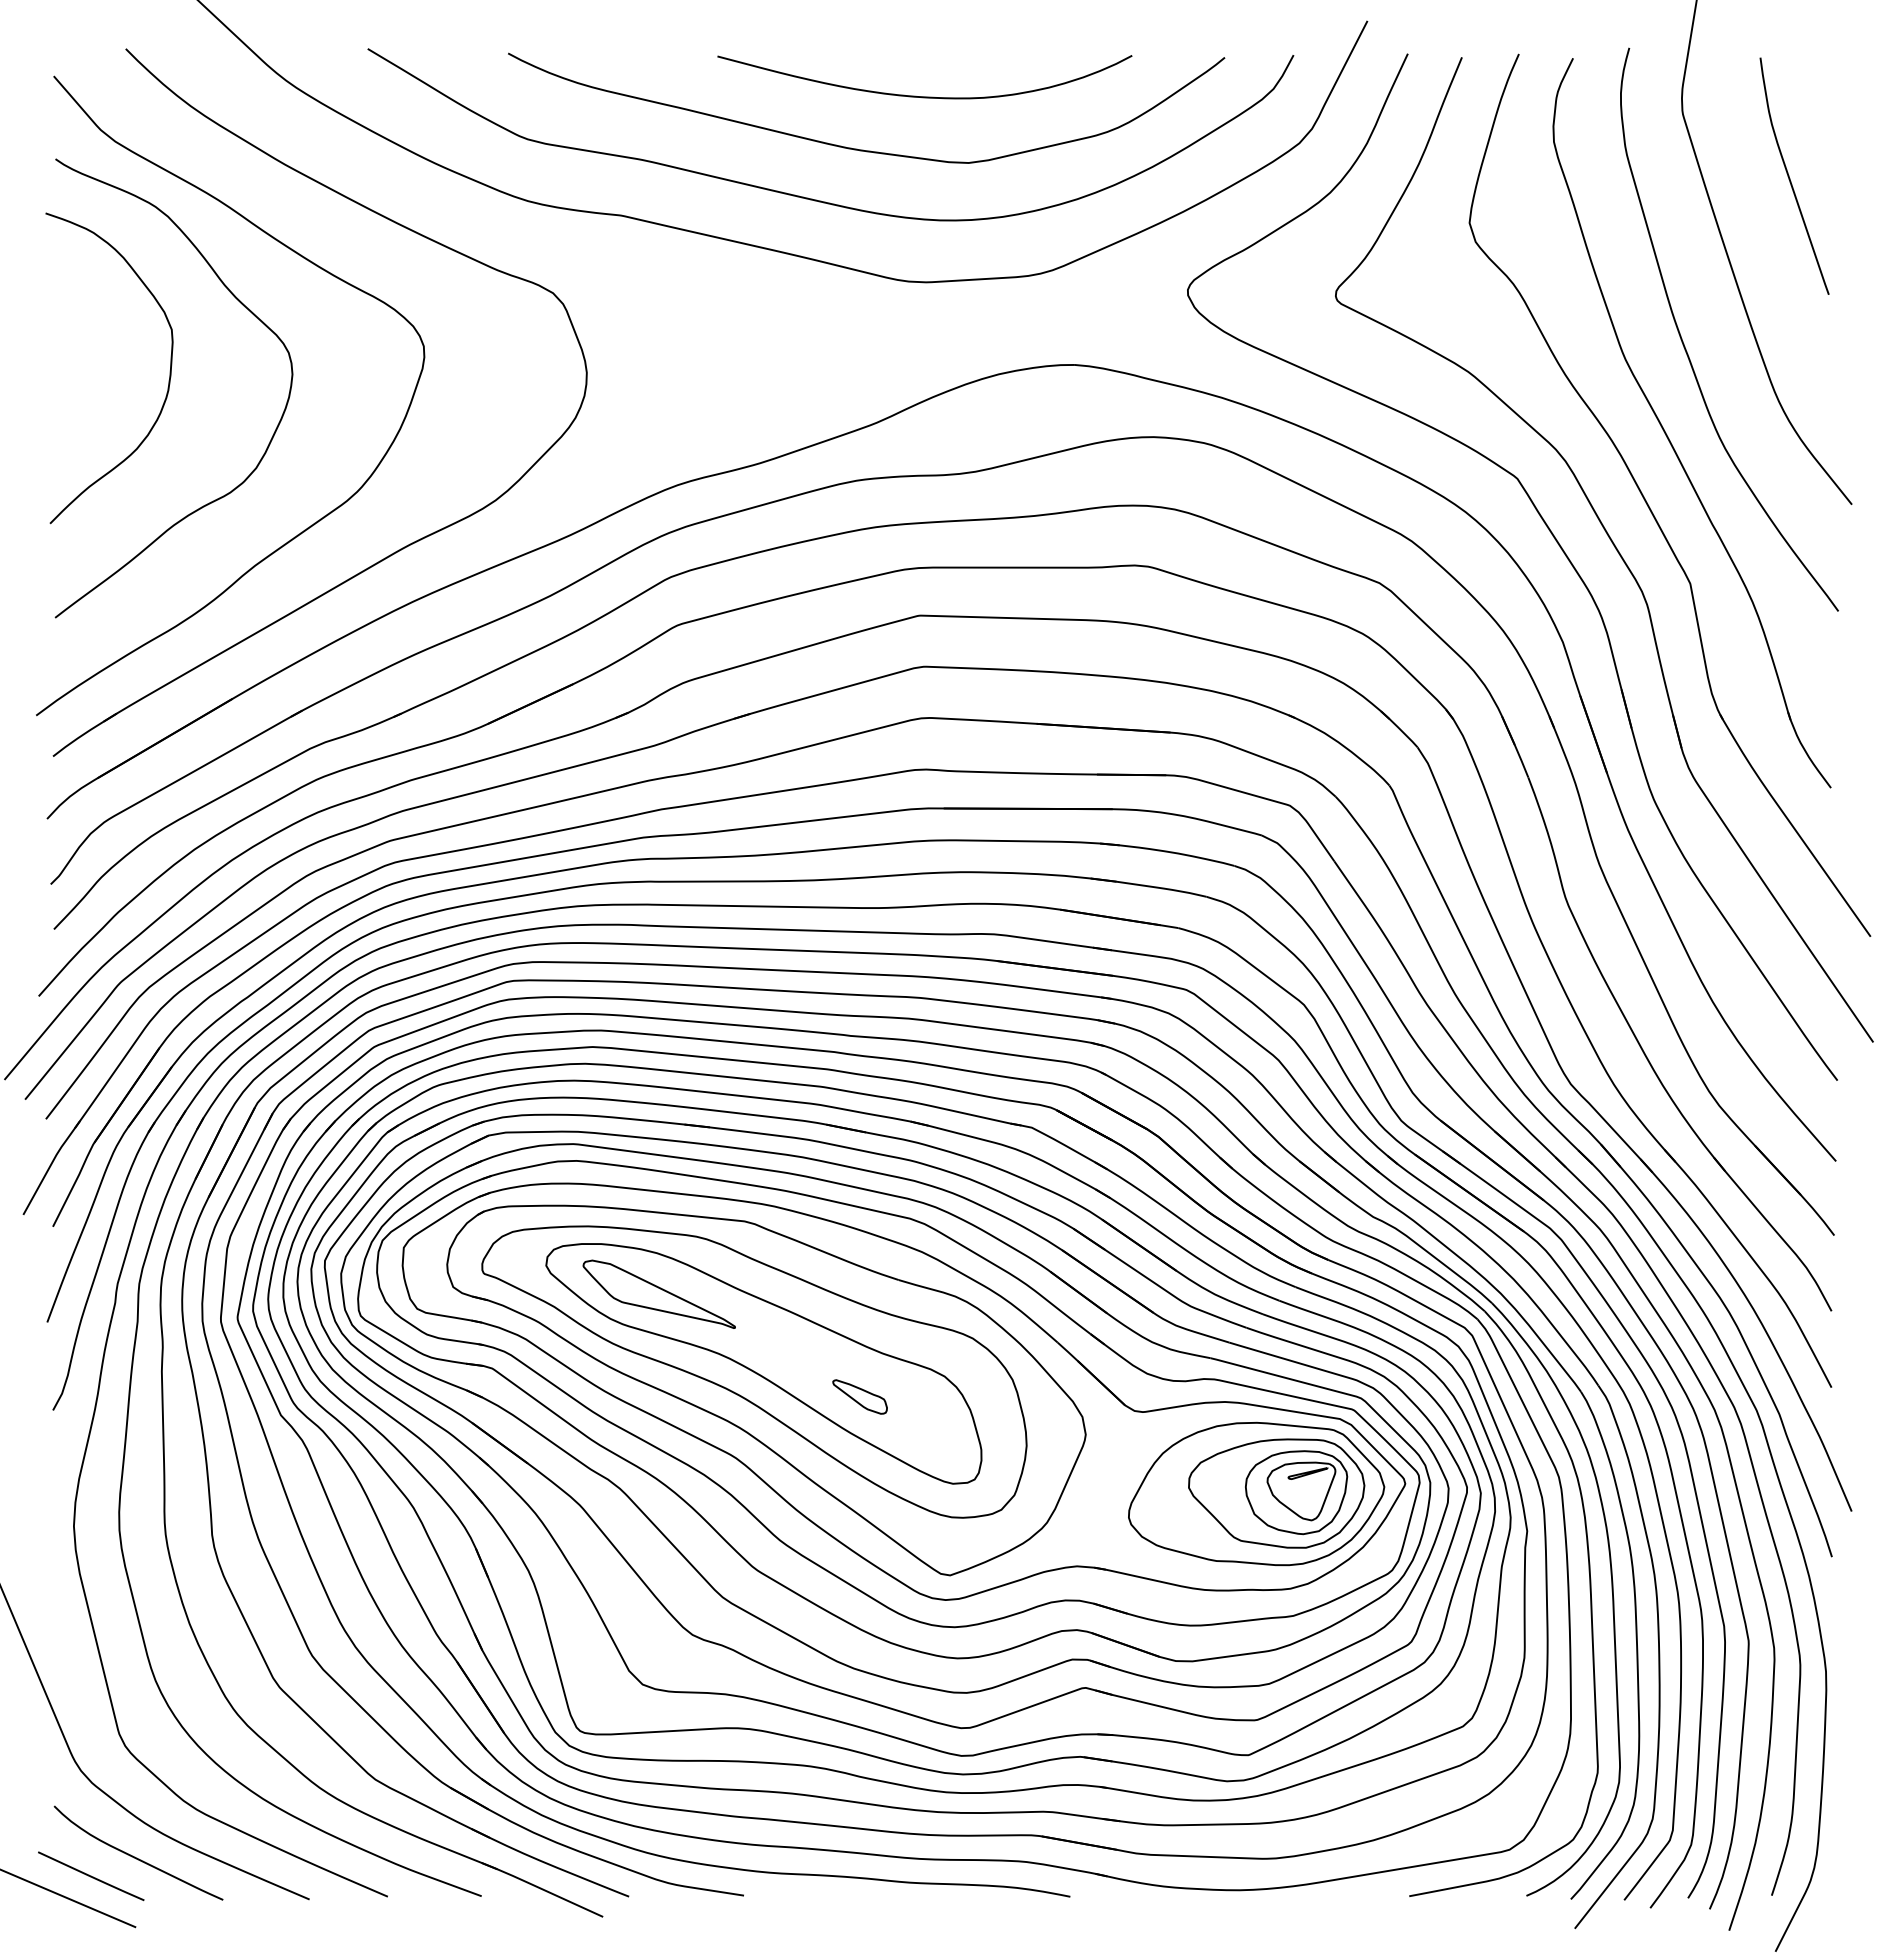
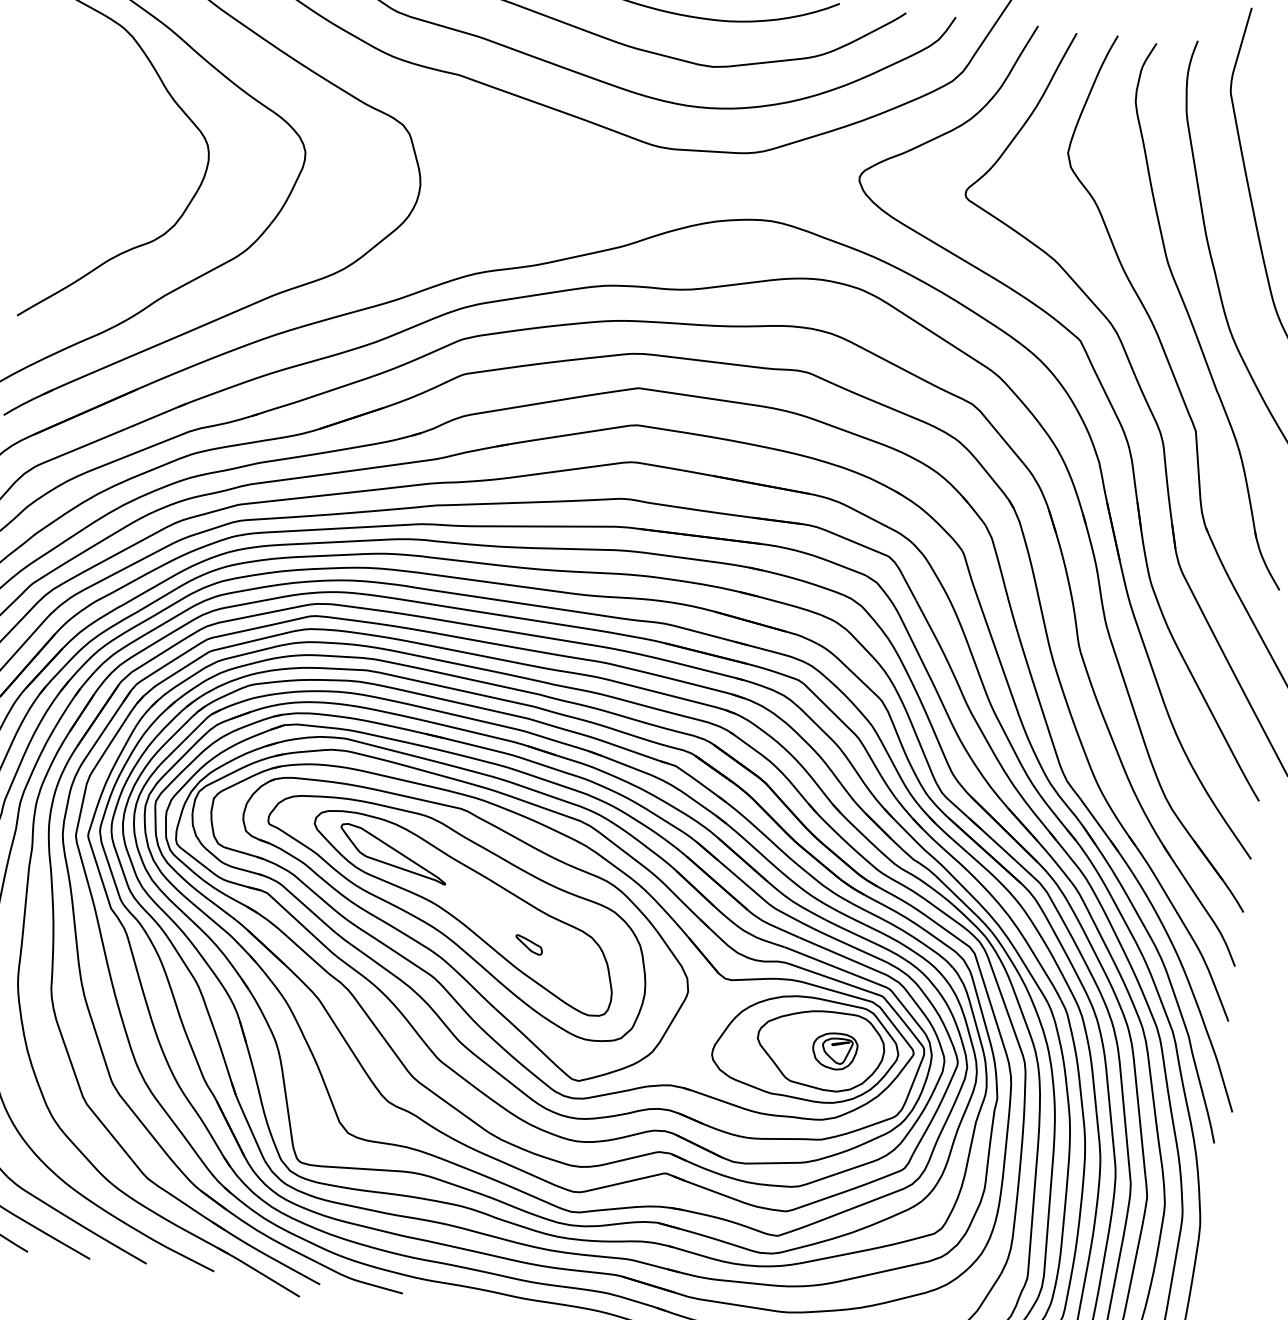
curve: (169, 371) -> (120, 148), removed
part: (859, 1396) -> (528, 944), size x0.7
part: (1296, 1492) -> (834, 1051), size x0.6

